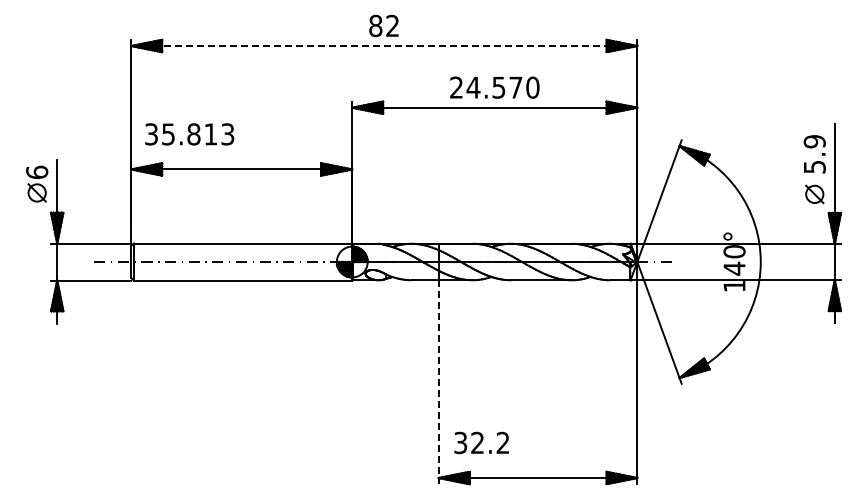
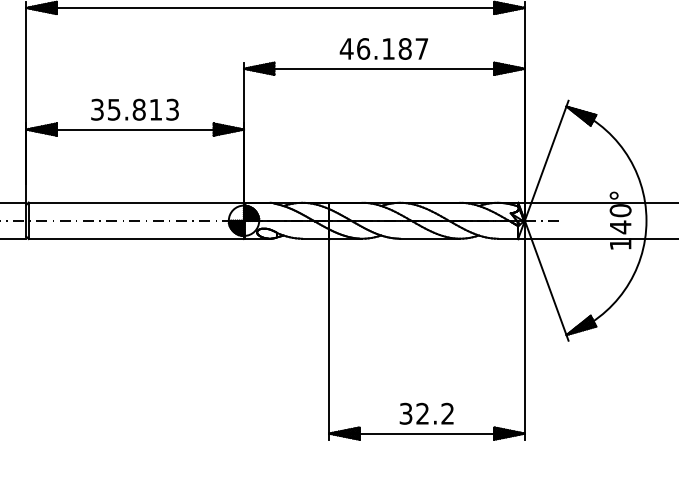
line: (384, 46) -> (275, 8), dashed -> solid
text: (494, 87) -> (384, 48), 24.570 -> 46.187
text: (189, 134) -> (134, 109), moved
line: (438, 382) -> (328, 339), dashed -> solid
text: (481, 442) -> (426, 413), moved

